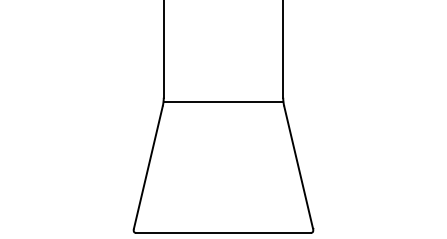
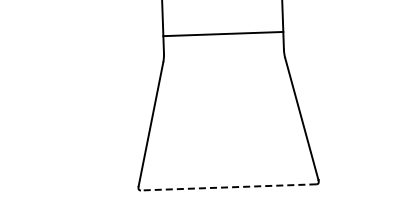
line: (223, 102) -> (223, 34), moved
line: (223, 232) -> (228, 186), solid -> dashed

